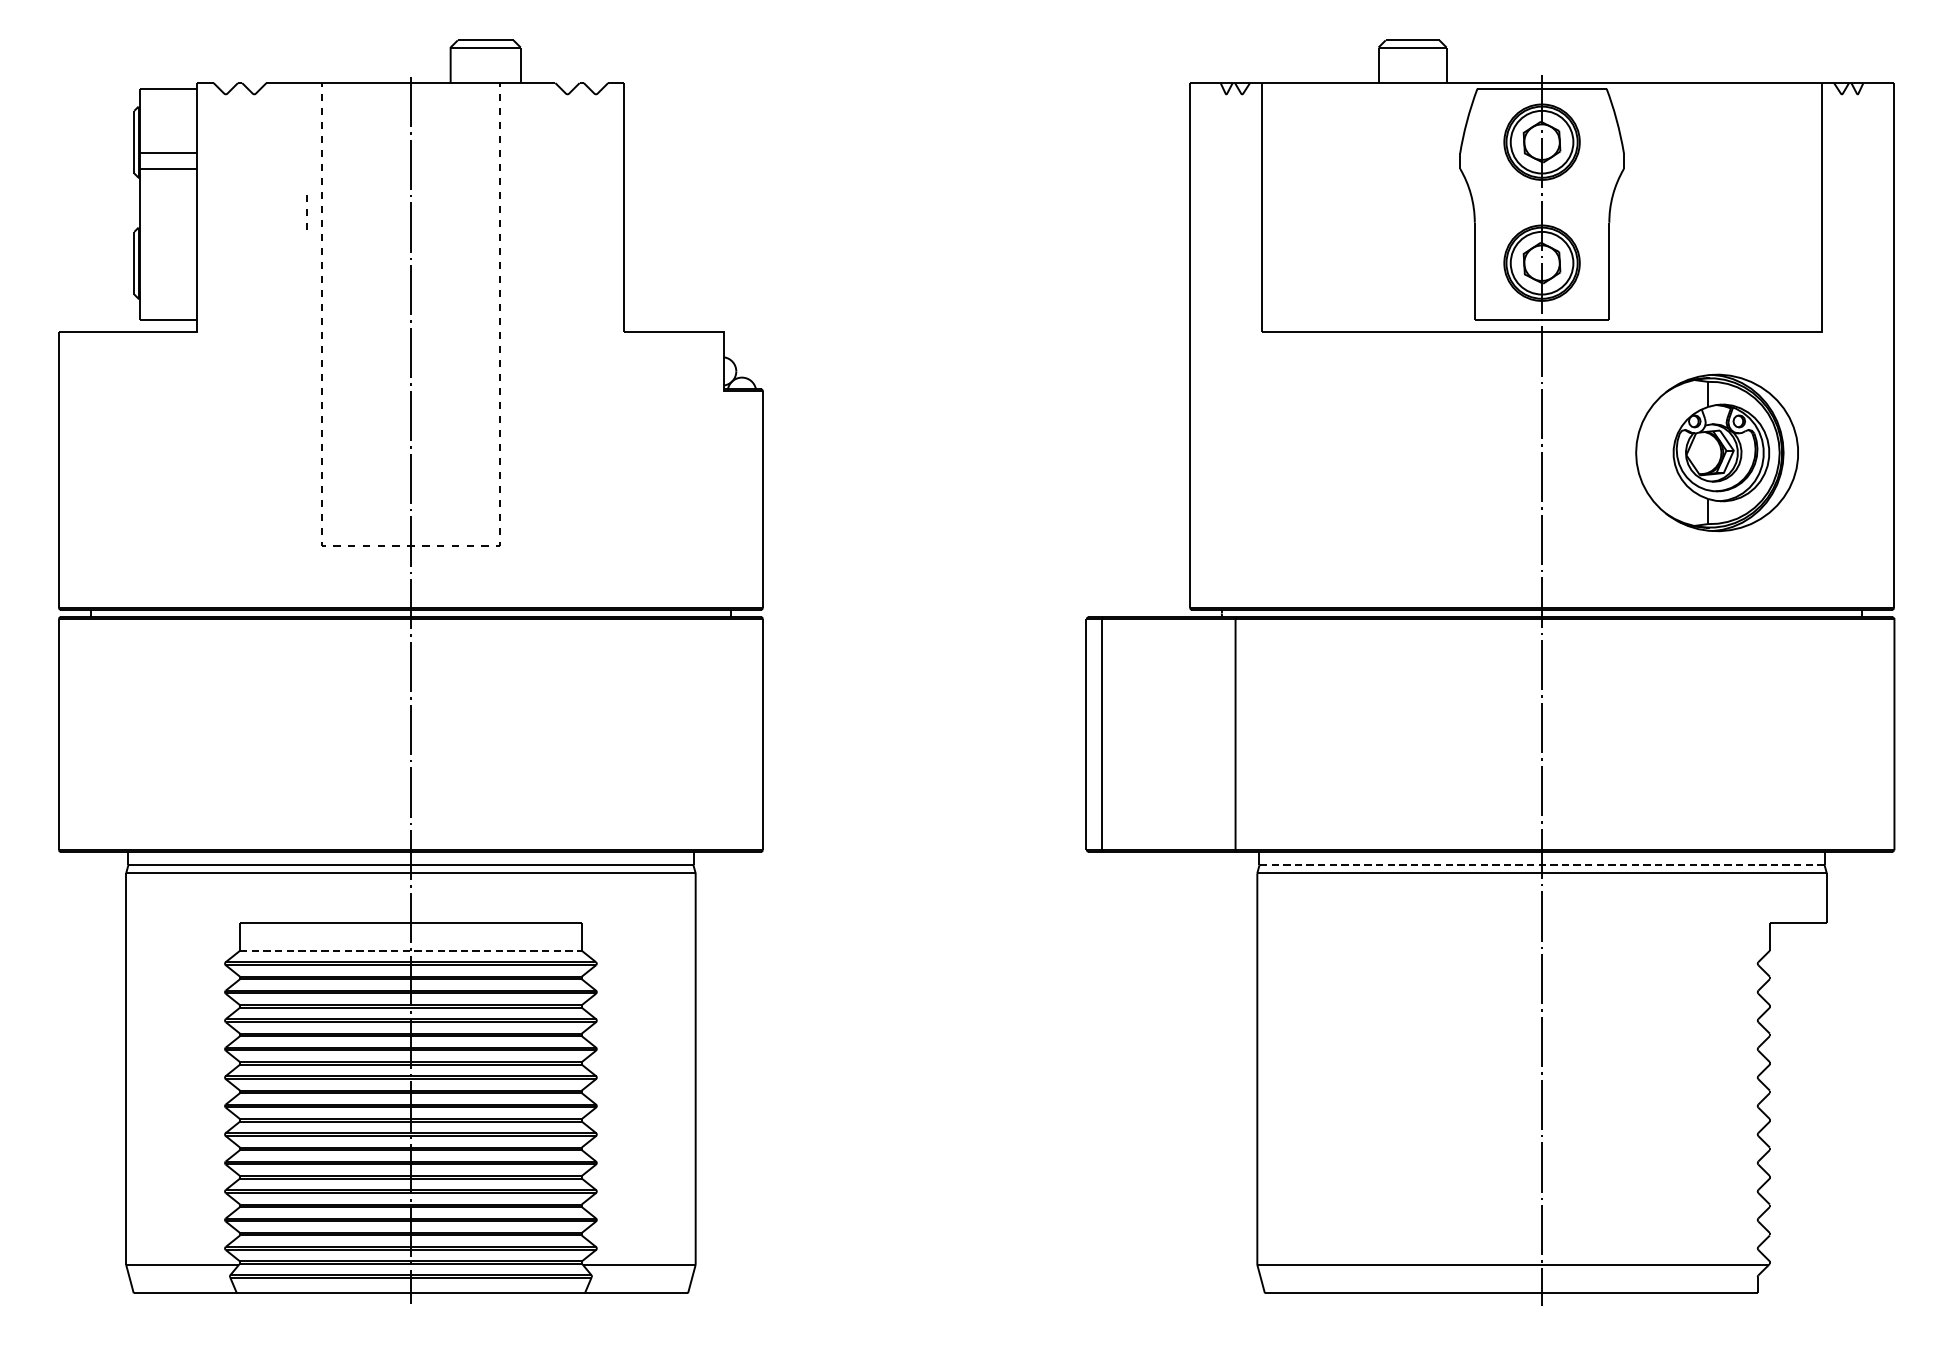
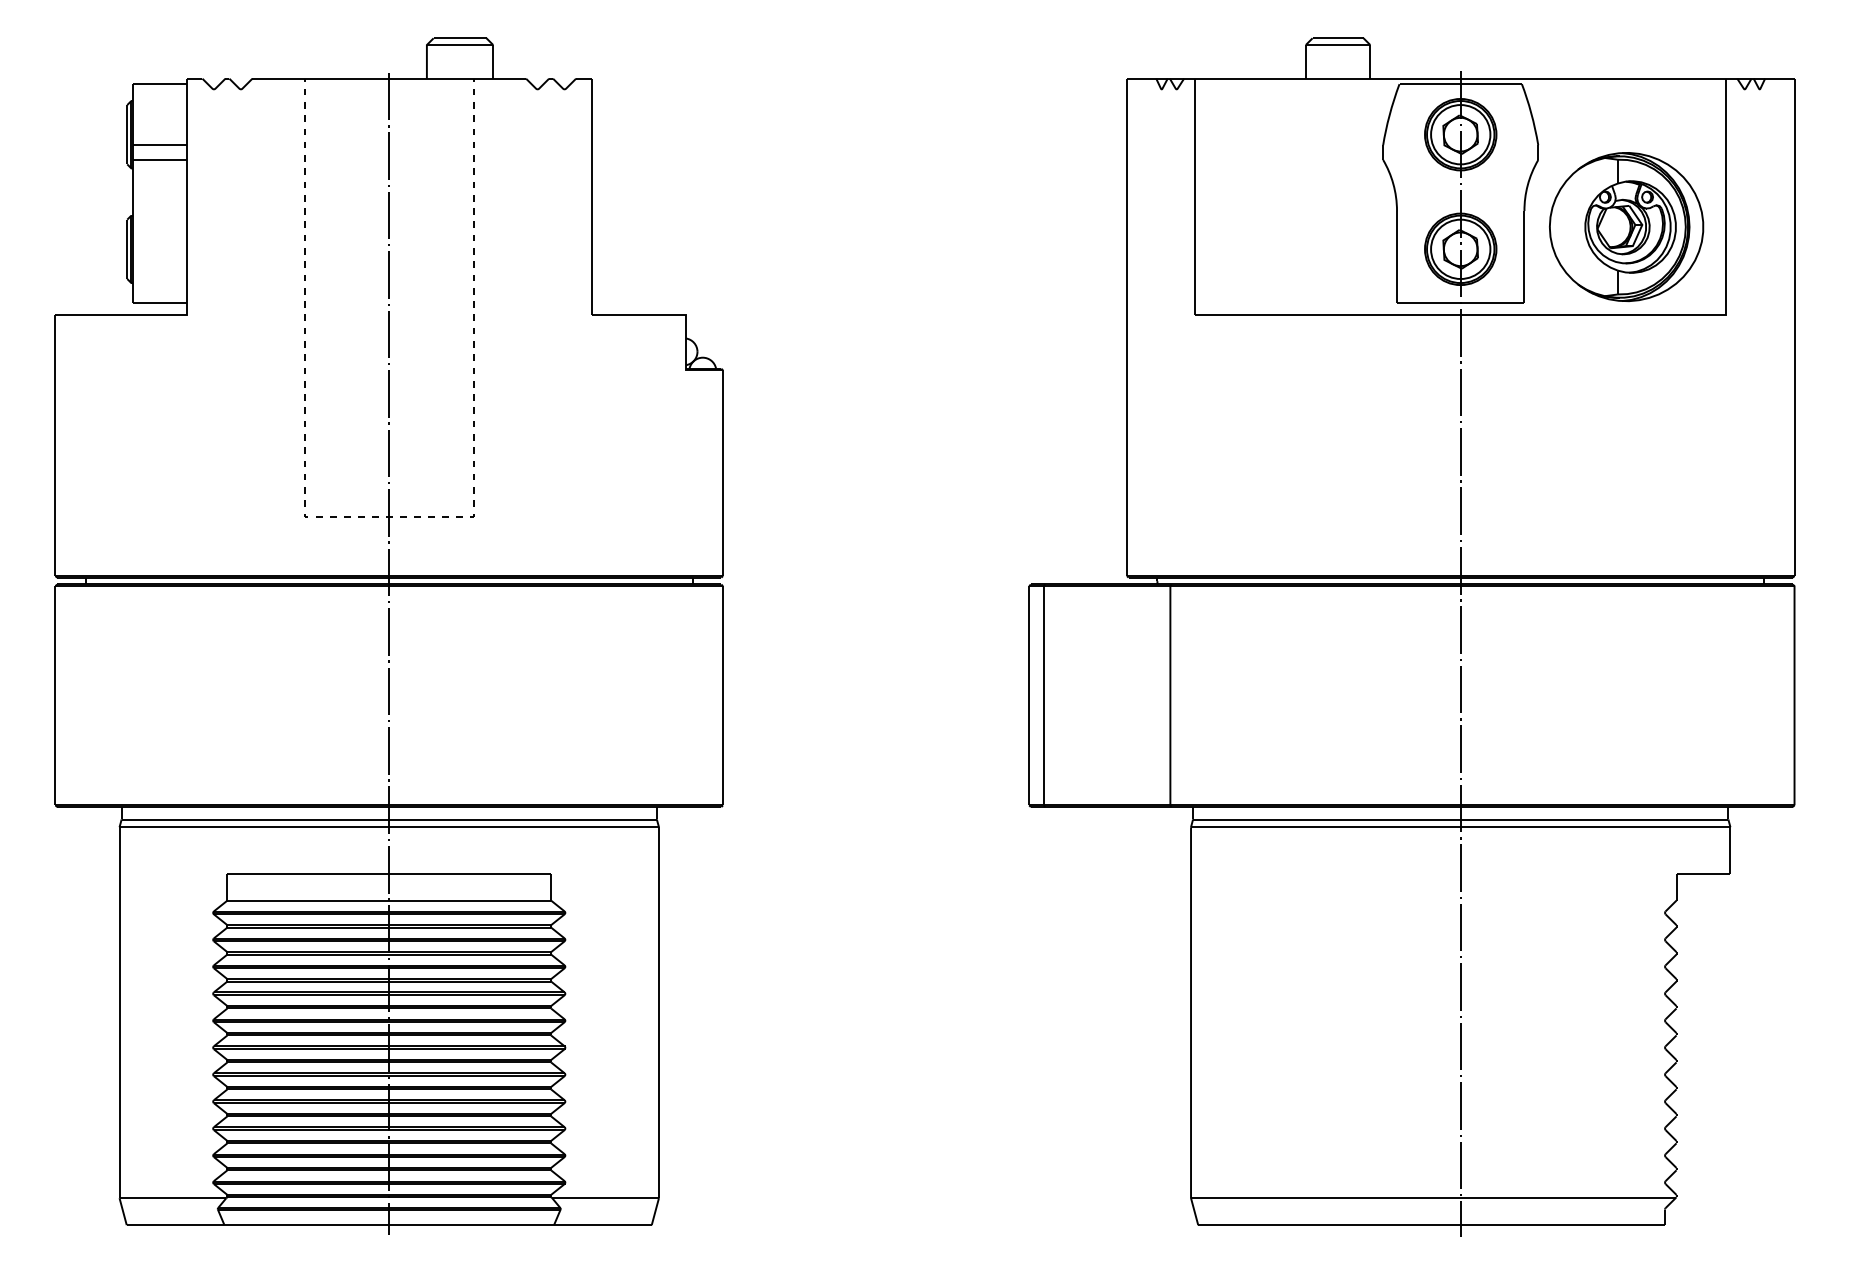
line: (306, 212) -> (290, 201), removed
part: (1717, 453) -> (1626, 227), moved
line: (1541, 865) -> (1460, 819), dashed -> solid
line: (411, 950) -> (389, 900), dashed -> solid

